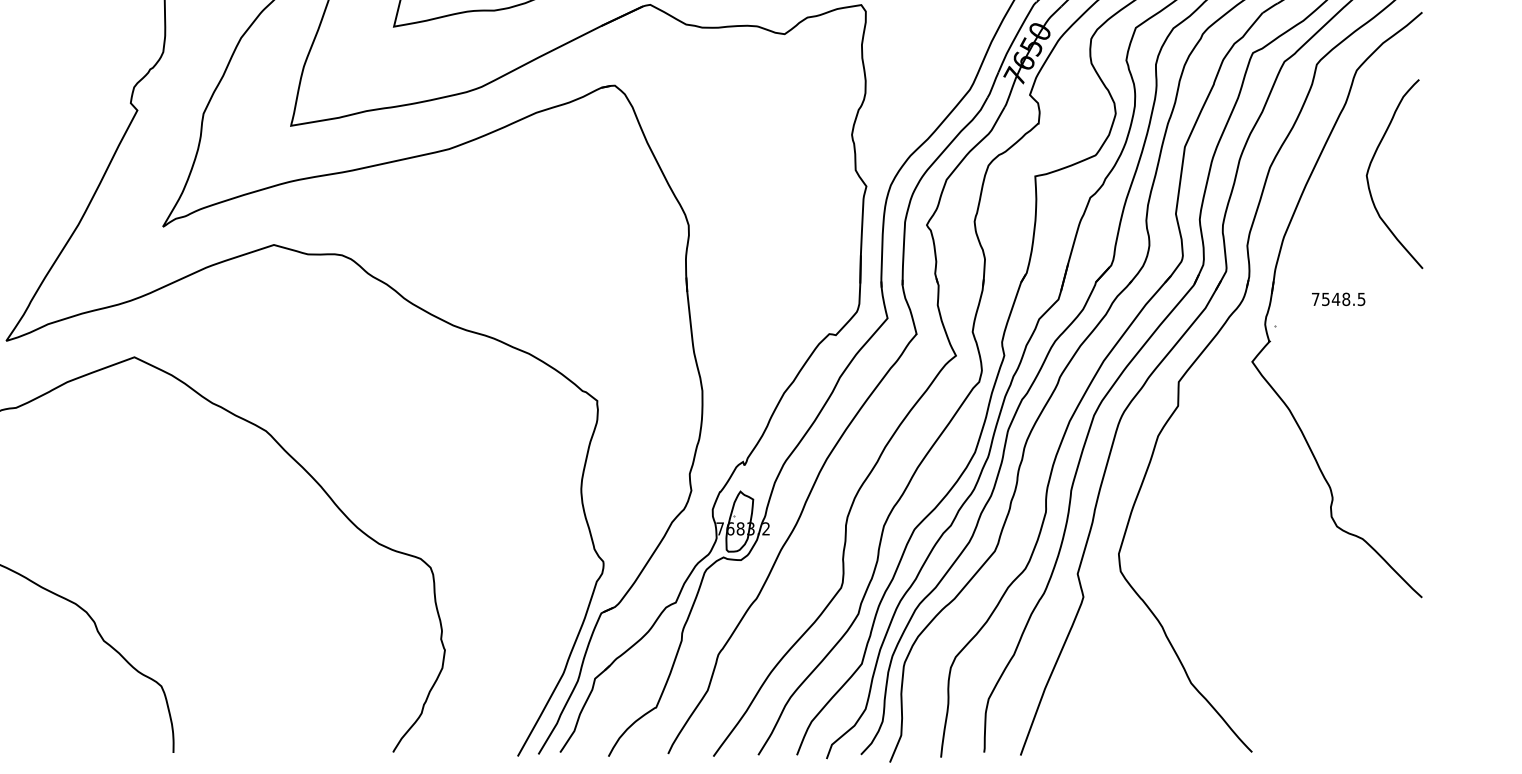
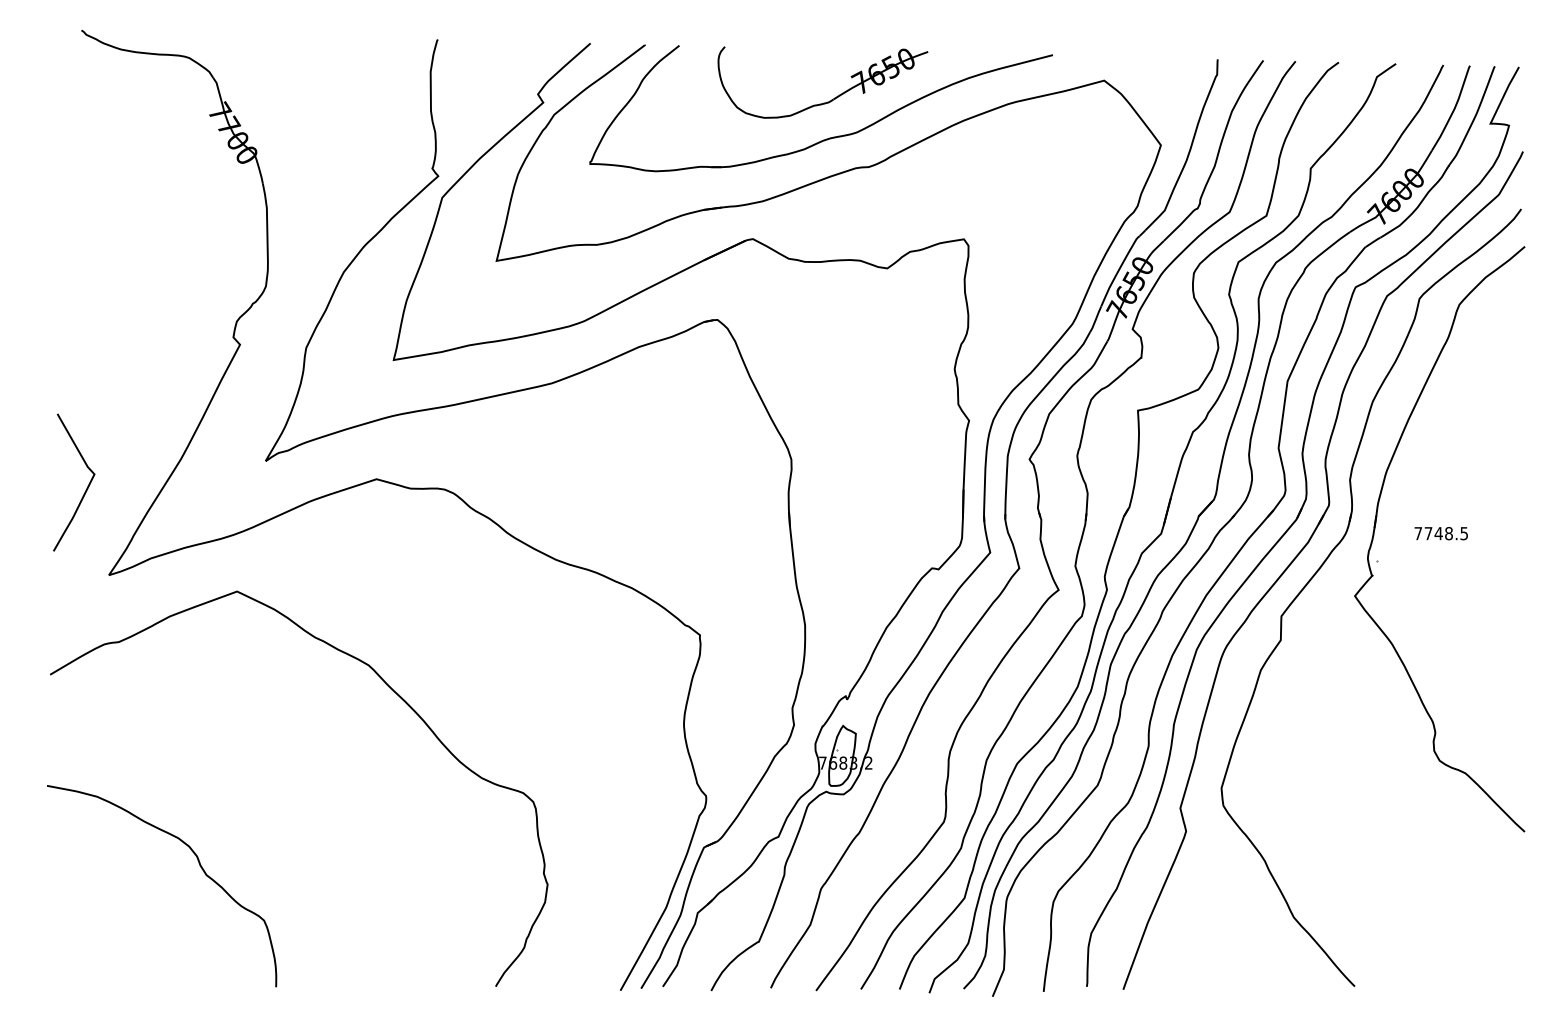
curve: (1370, 166) -> (1473, 400), removed
text: (1325, 299) -> (1428, 533), 7548.5 -> 7748.5

